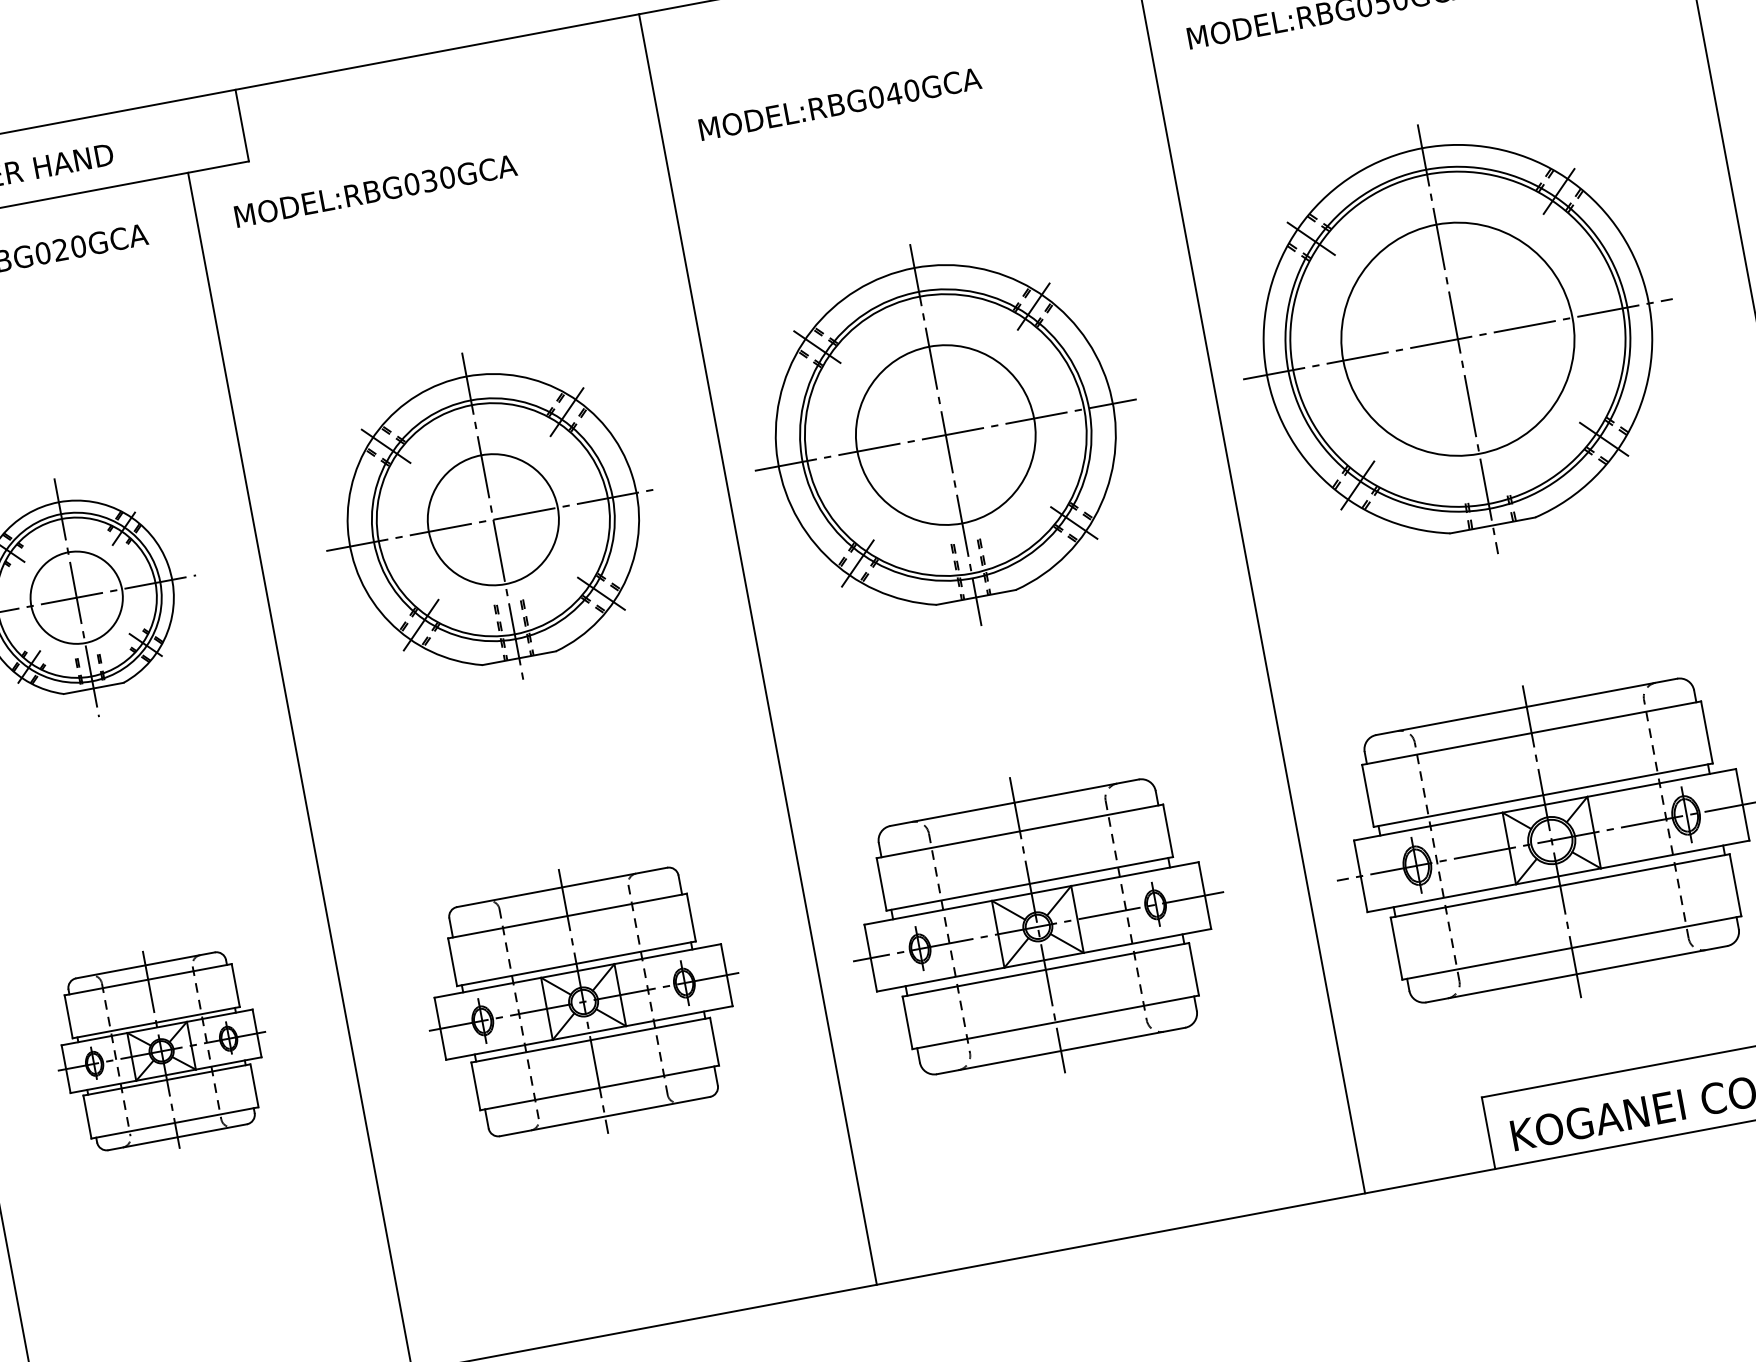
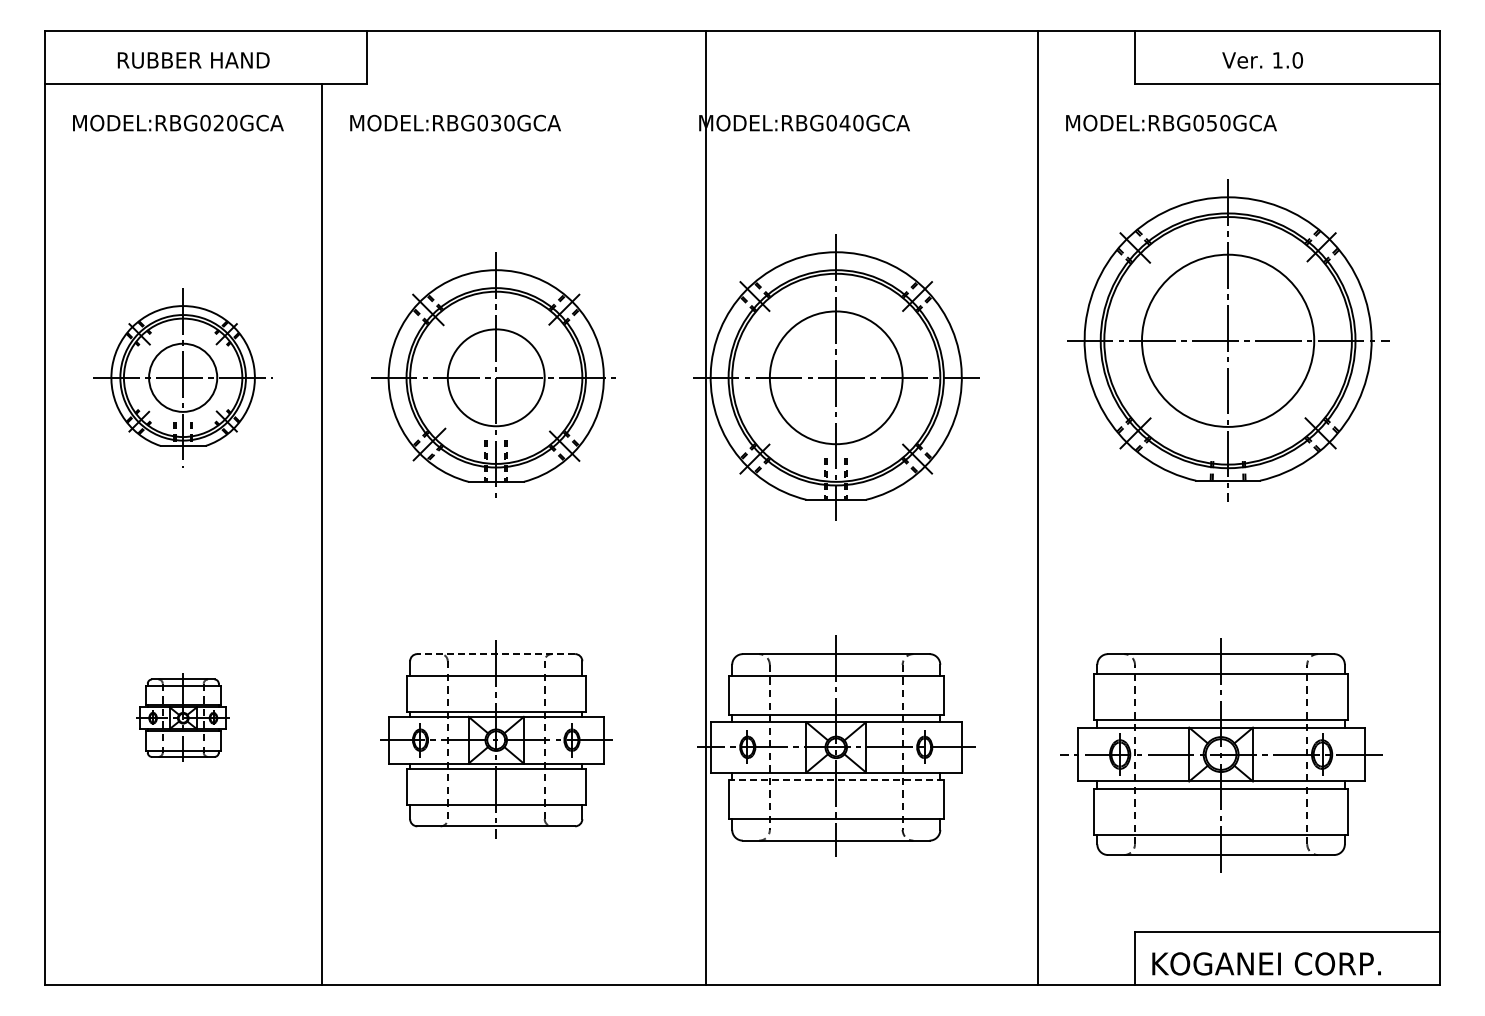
part: (1458, 338) -> (1228, 340), moved
line: (757, 648) -> (705, 507), moved
line: (562, 887) -> (496, 654), solid -> dashed
line: (1046, 969) -> (836, 779), solid -> dashed
part: (161, 1049) -> (183, 717), size x0.6

